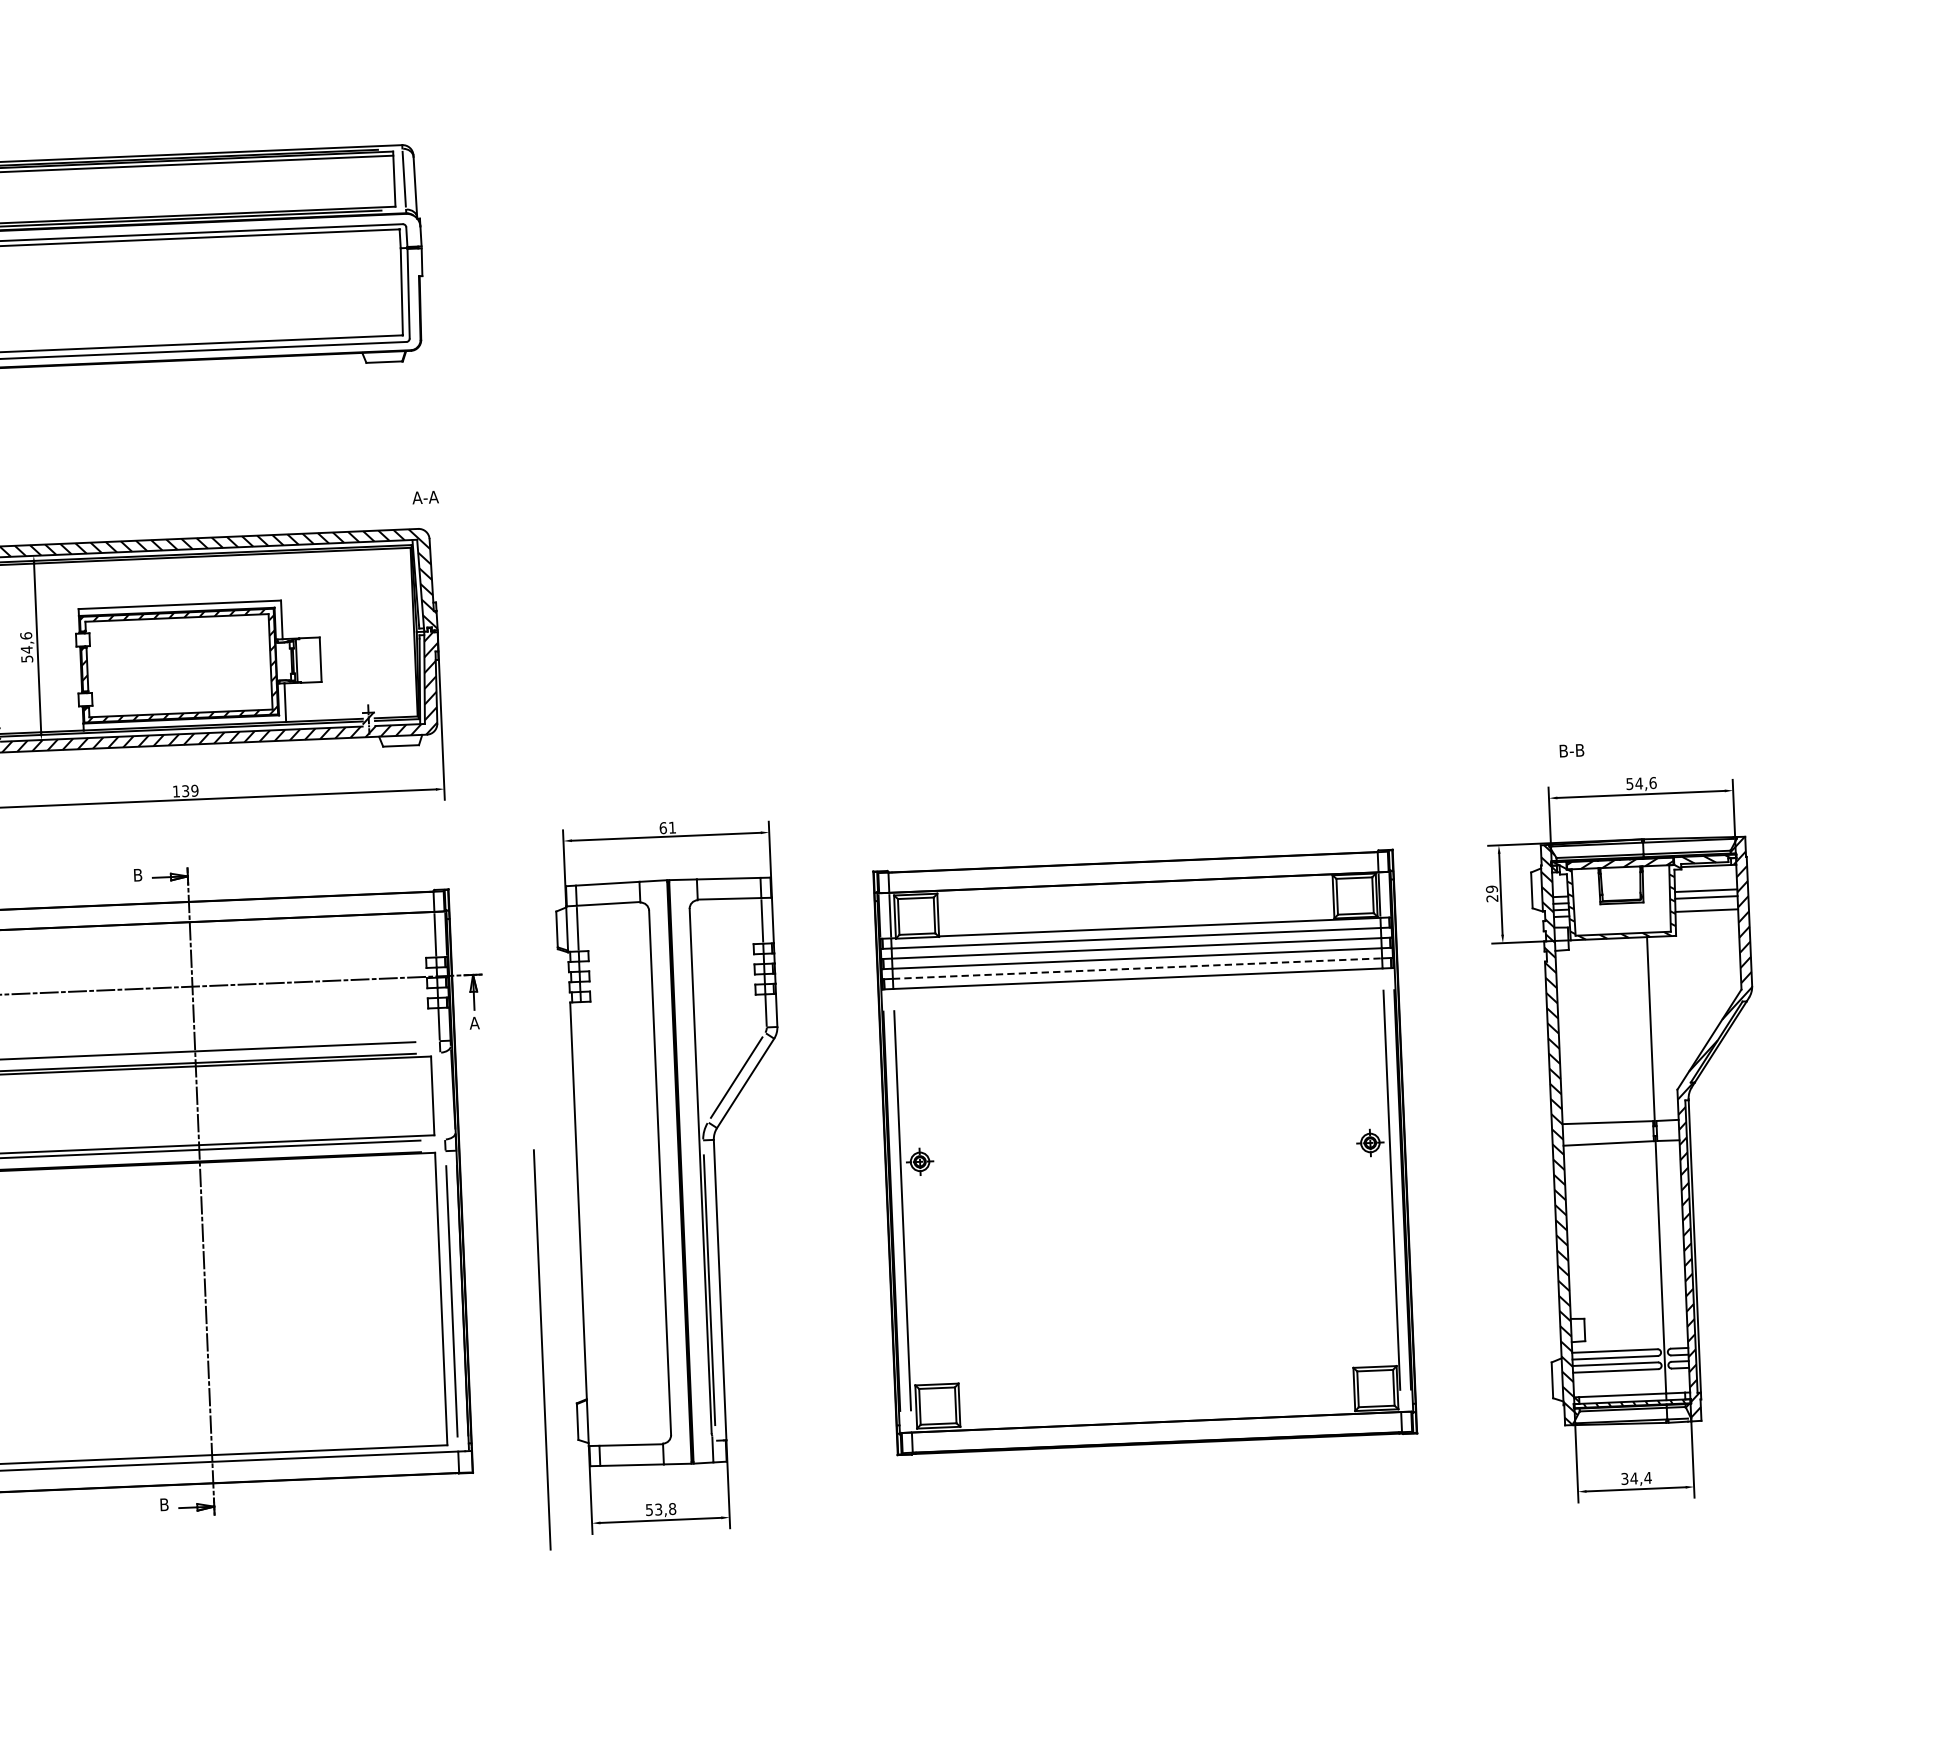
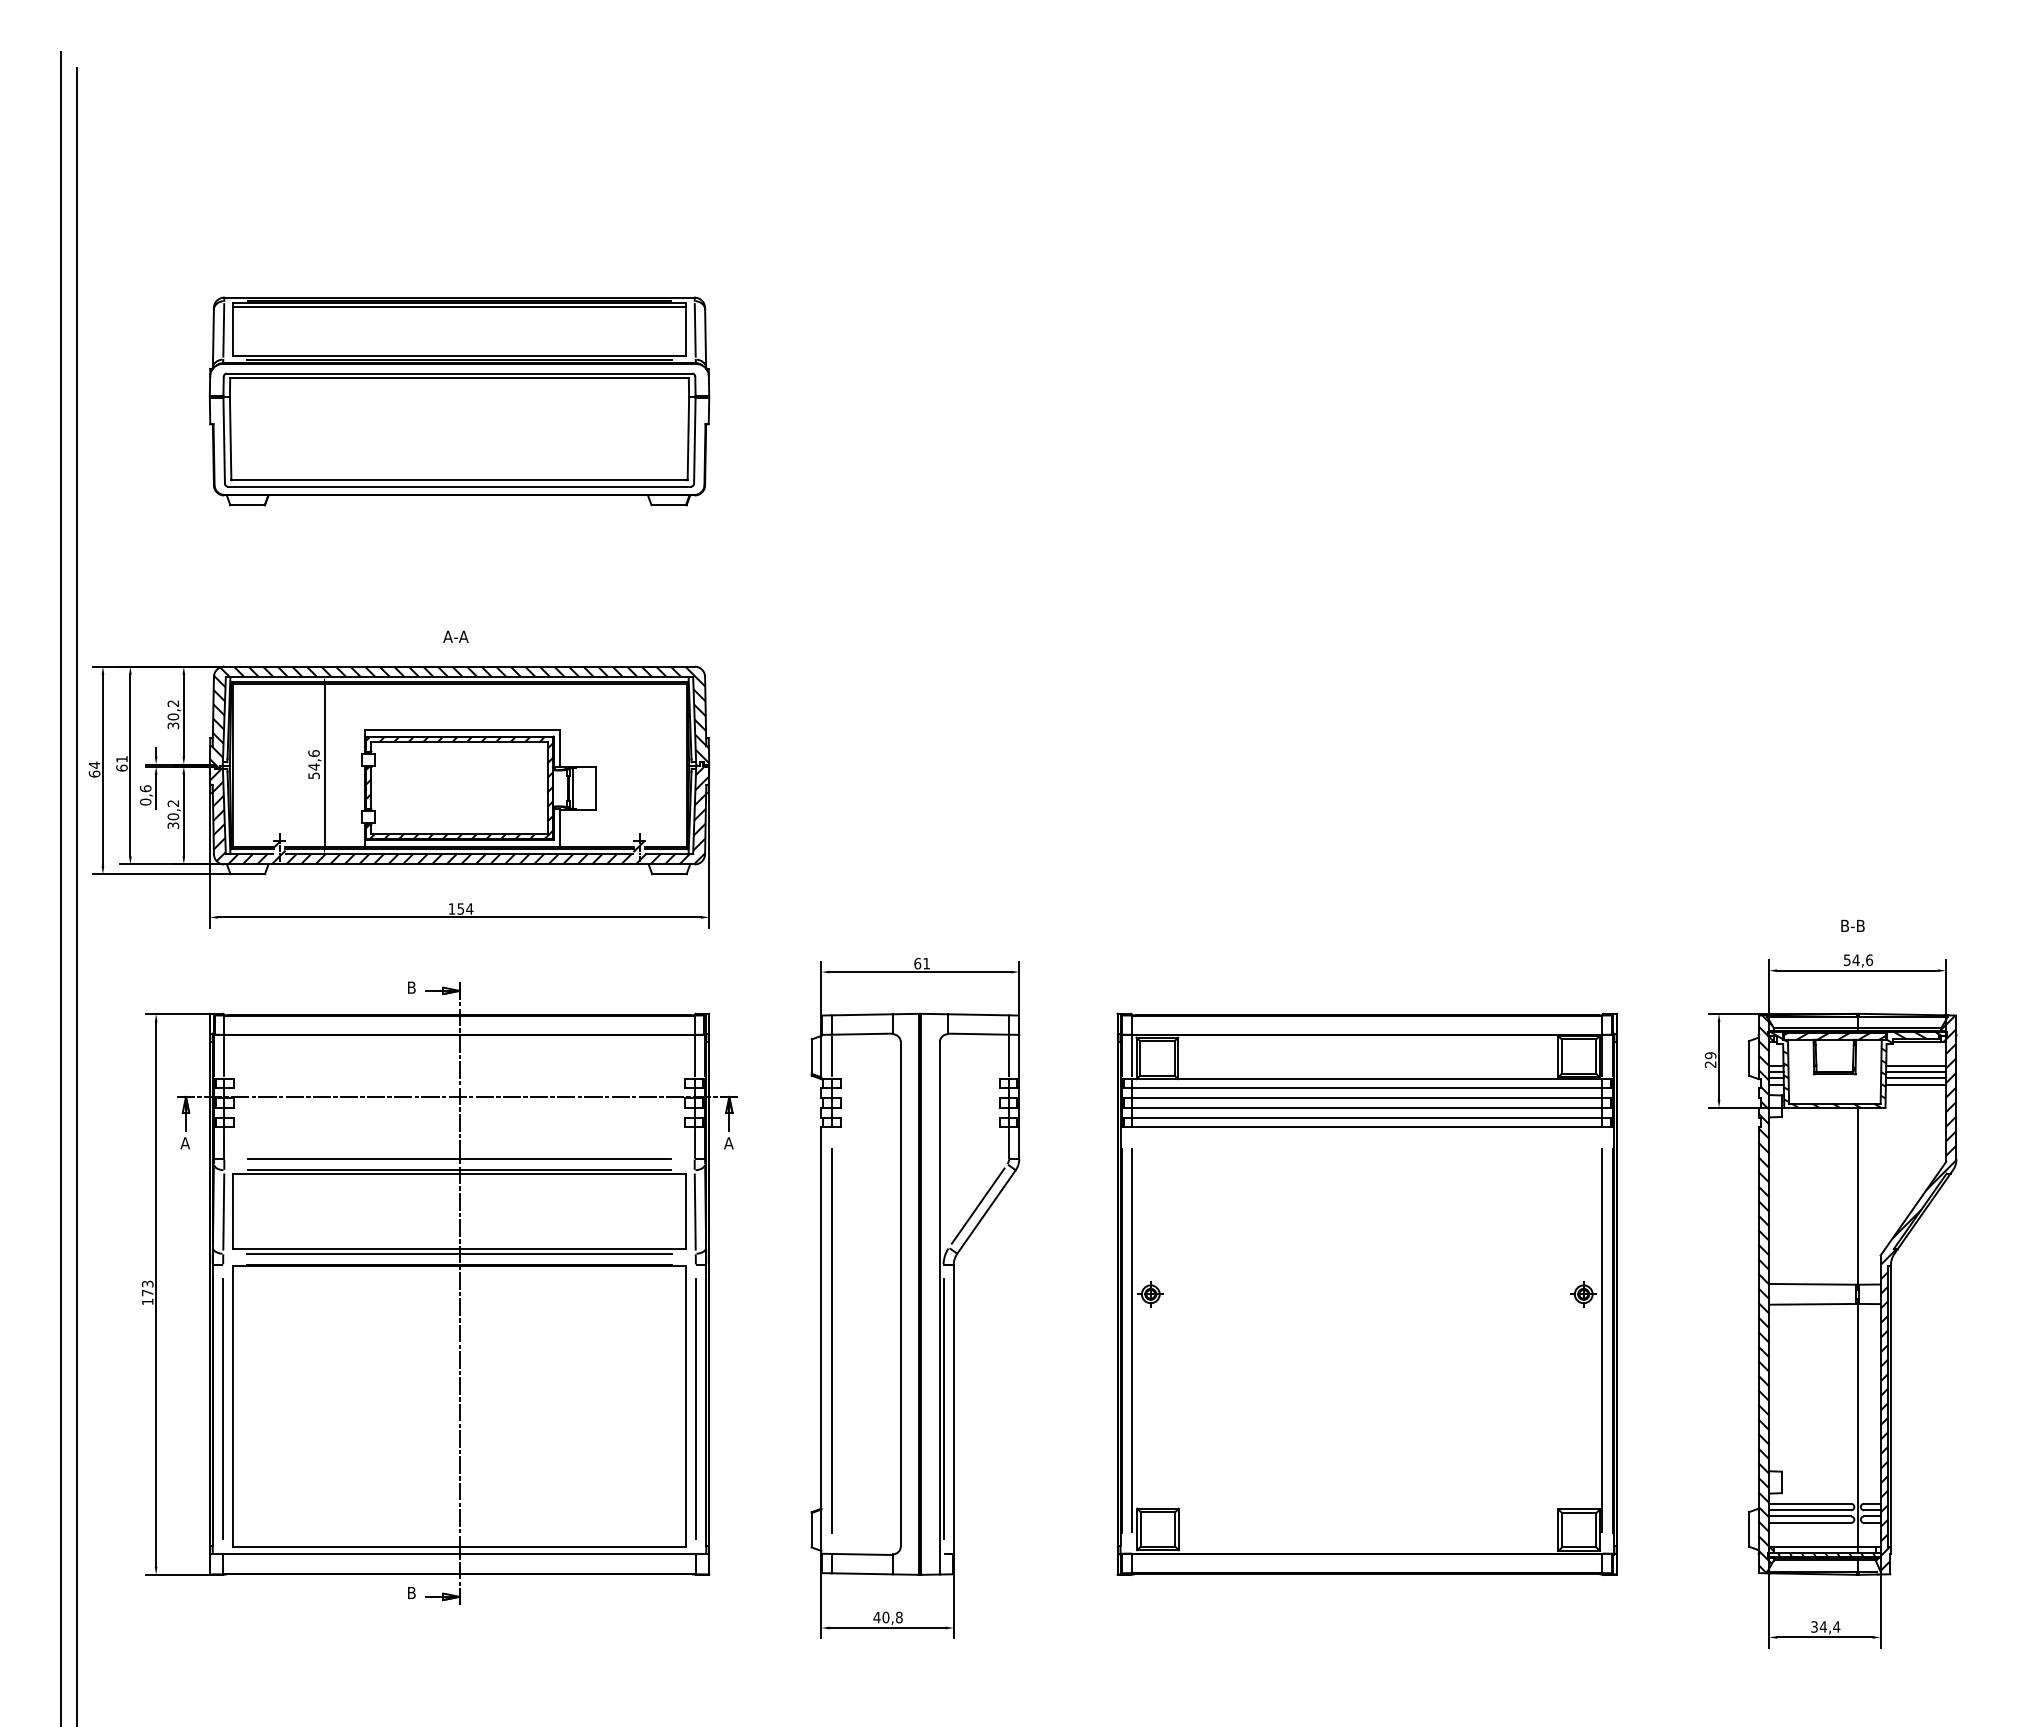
text: (425, 497) -> (455, 636), moved
text: (1571, 750) -> (1852, 925), moved
text: (190, 790) -> (465, 908), 139 -> 154
line: (1707, 904) -> (1916, 1078), added
line: (1137, 968) -> (1367, 1117), dashed -> solid
line: (441, 1095) -> (694, 1211), added
line: (542, 1349) -> (831, 1340), moved
text: (654, 1509) -> (881, 1617), 53,8 -> 40,8

